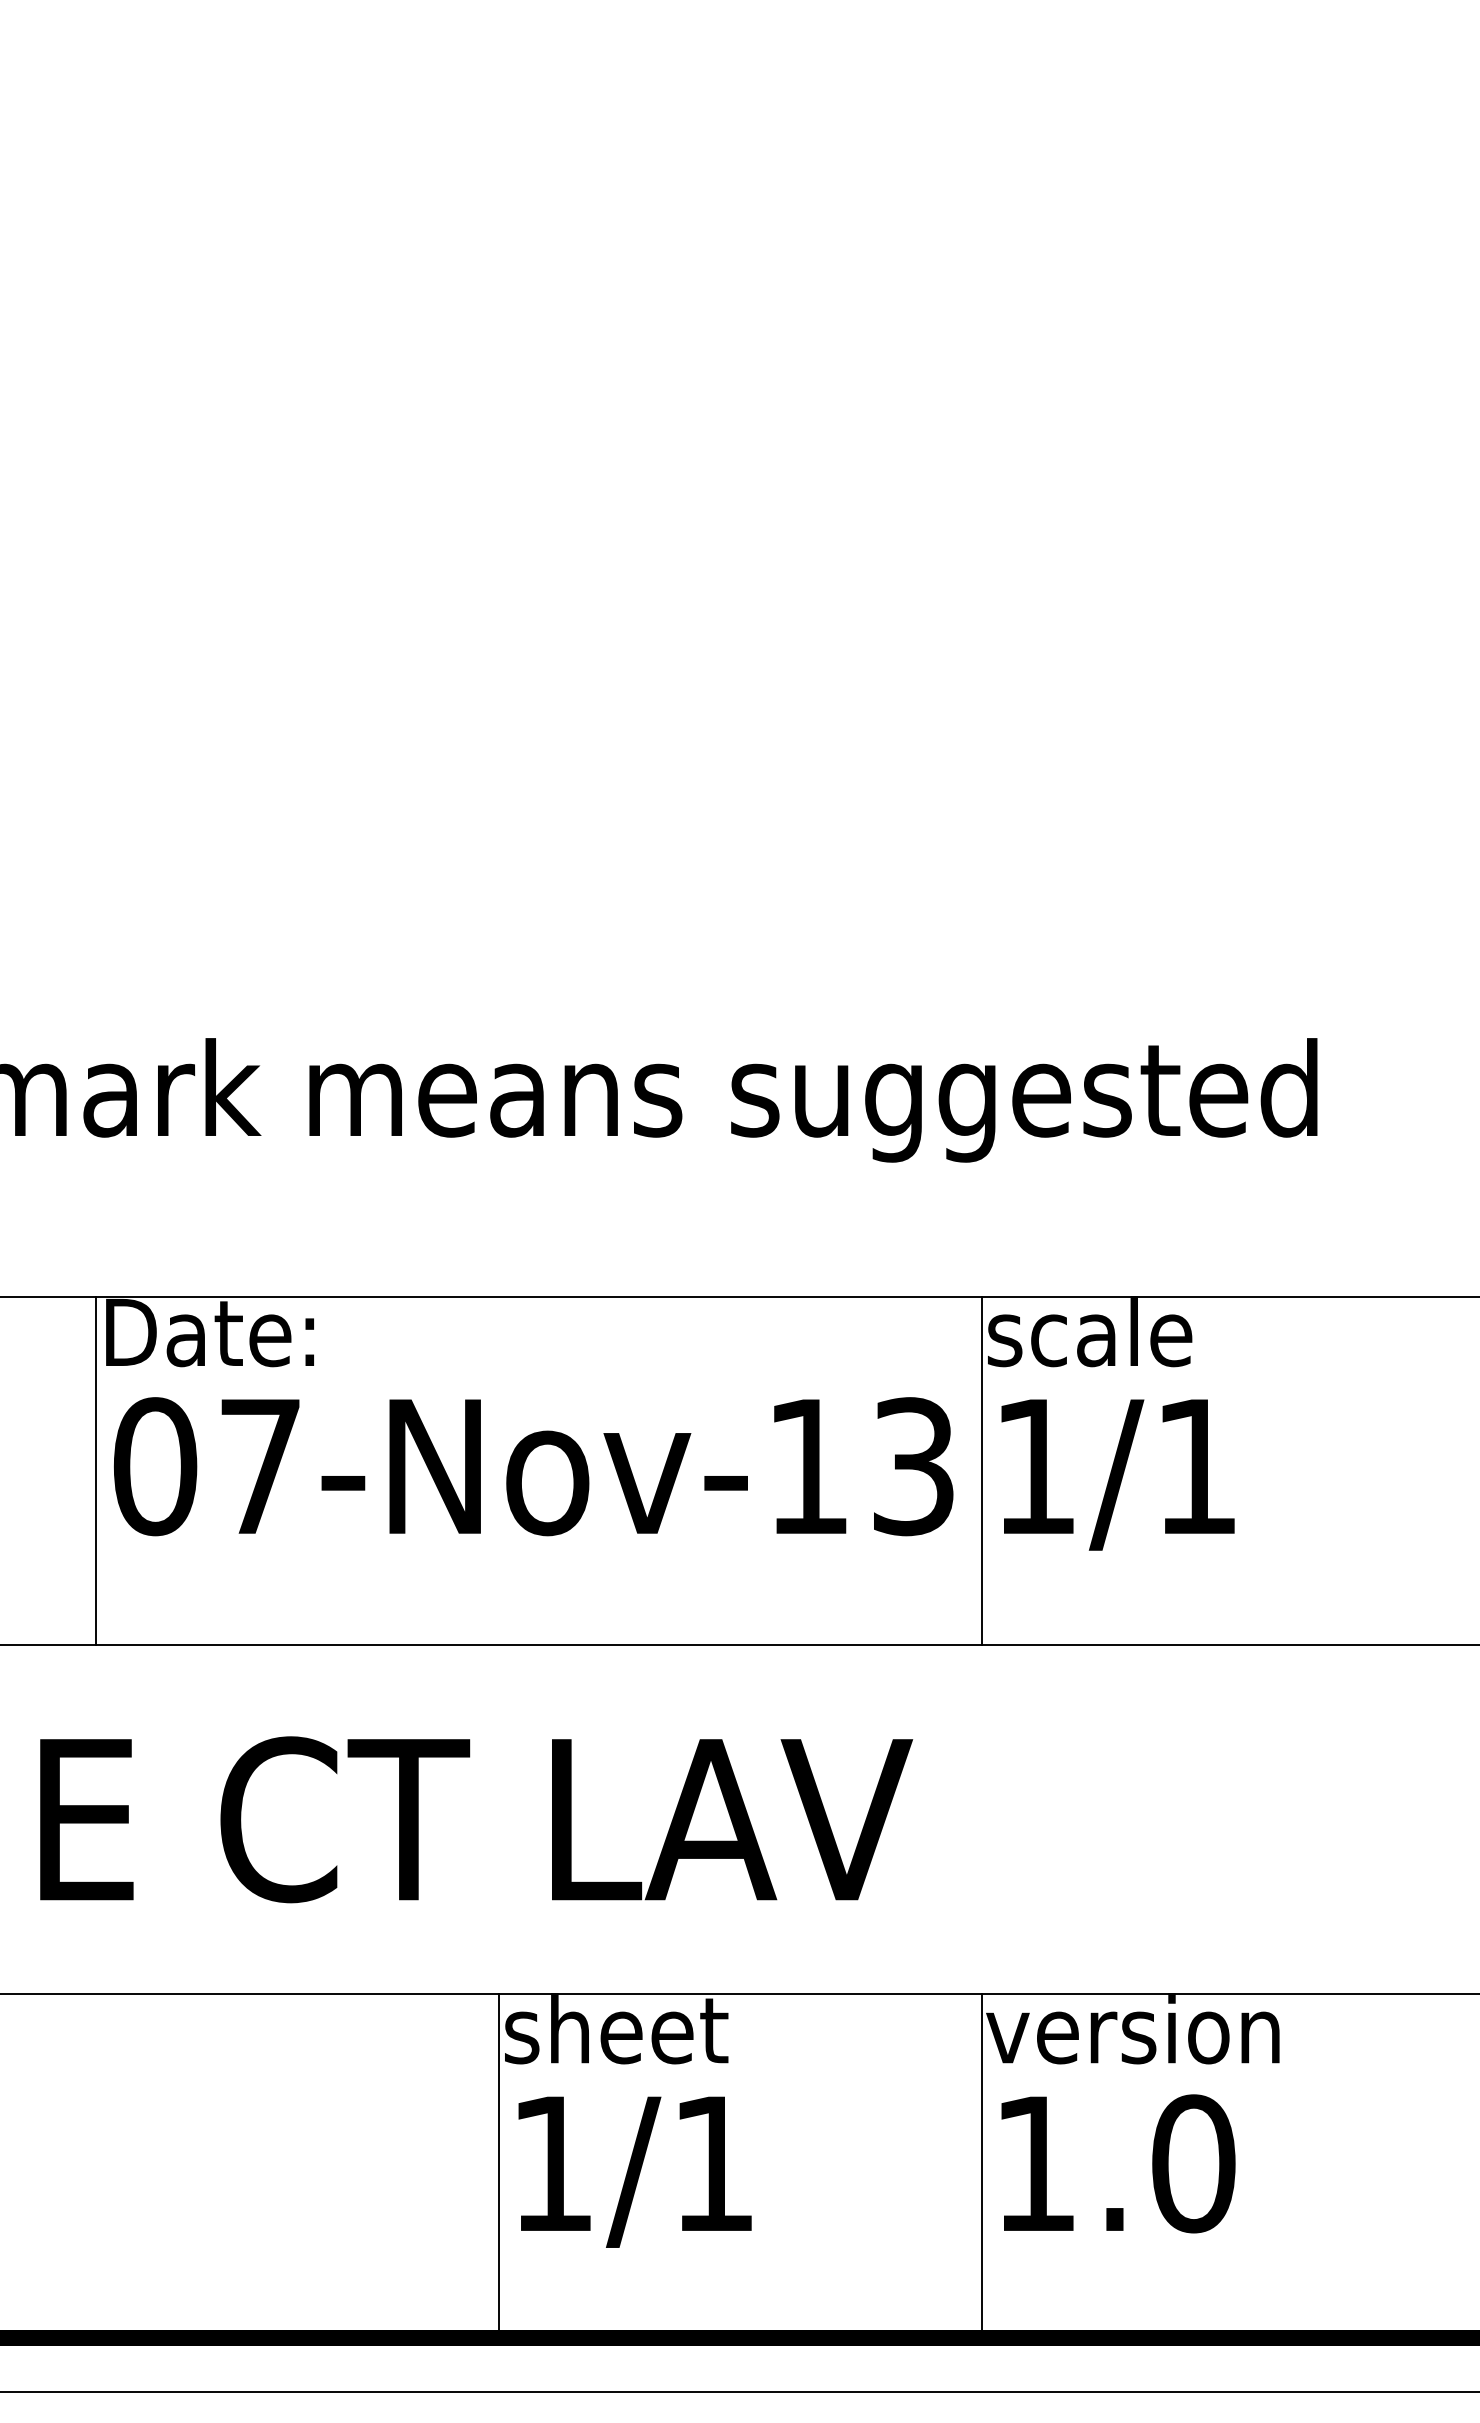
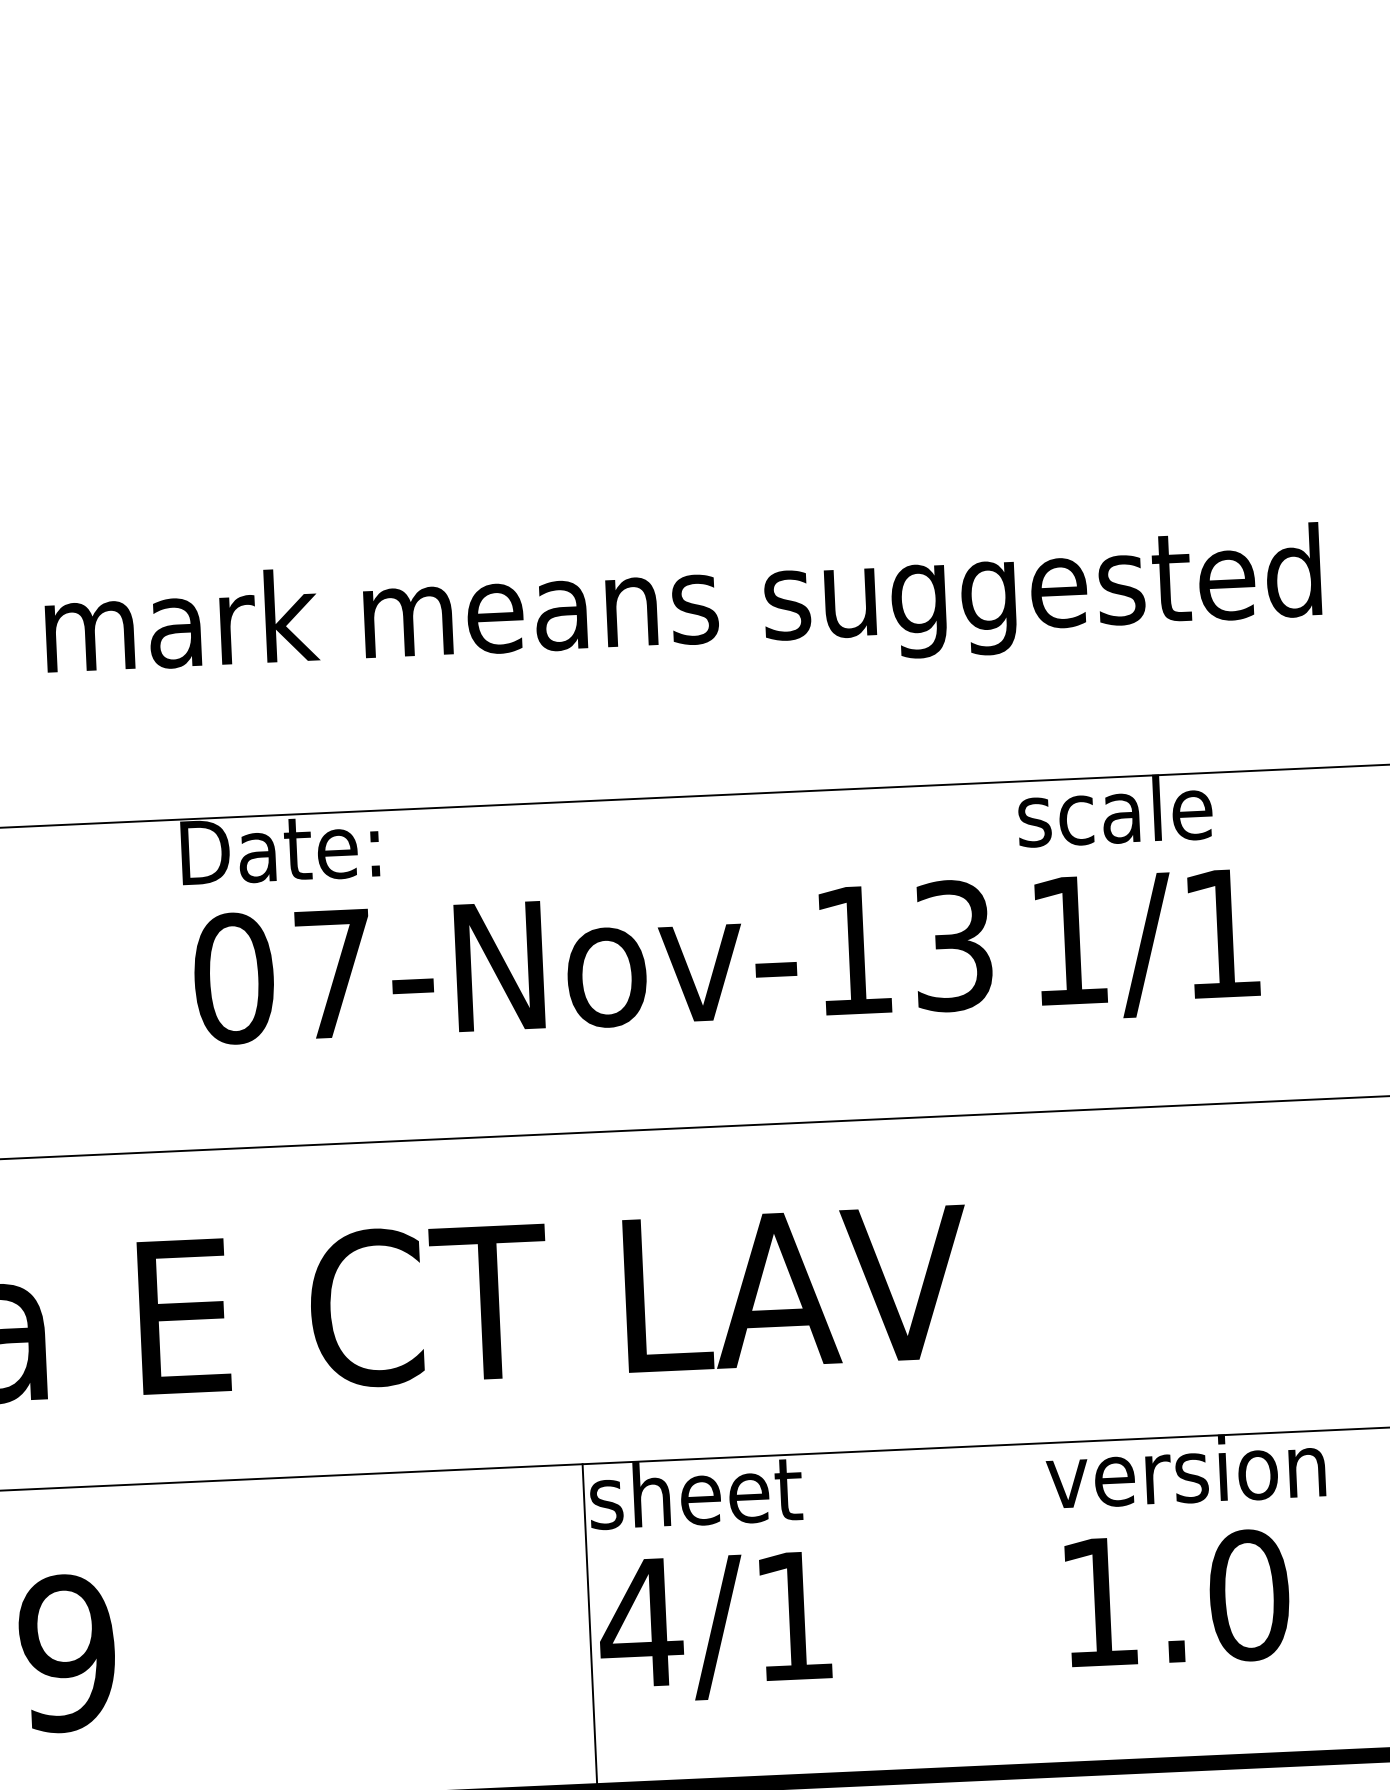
line: (96, 1470) -> (178, 984), removed
line: (981, 1470) -> (1018, 946), removed
text: (552, 2163) -> (640, 1622), 1/1 -> 4/1
line: (981, 2168) -> (1048, 1608), removed

